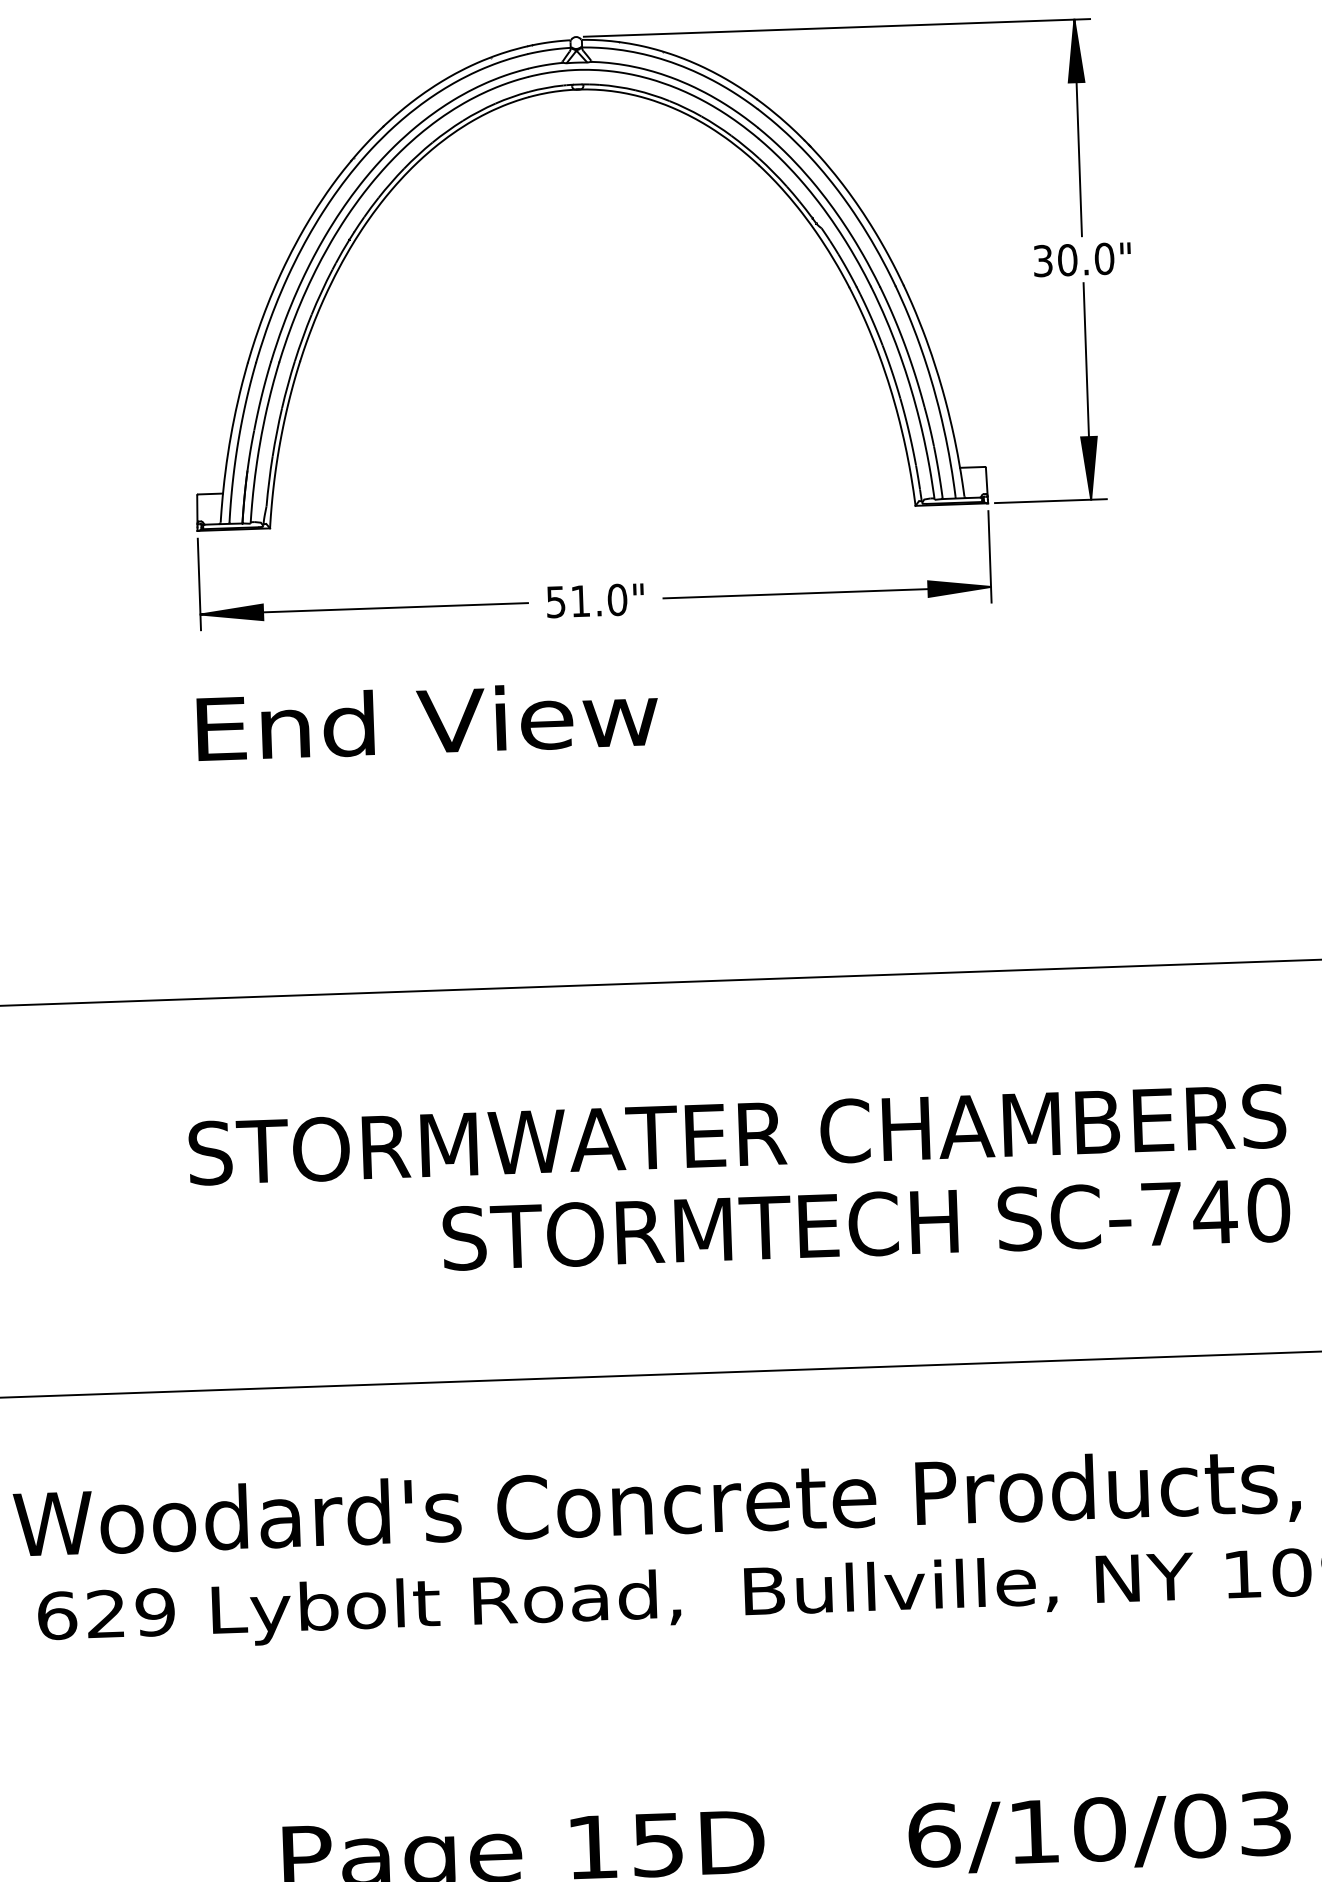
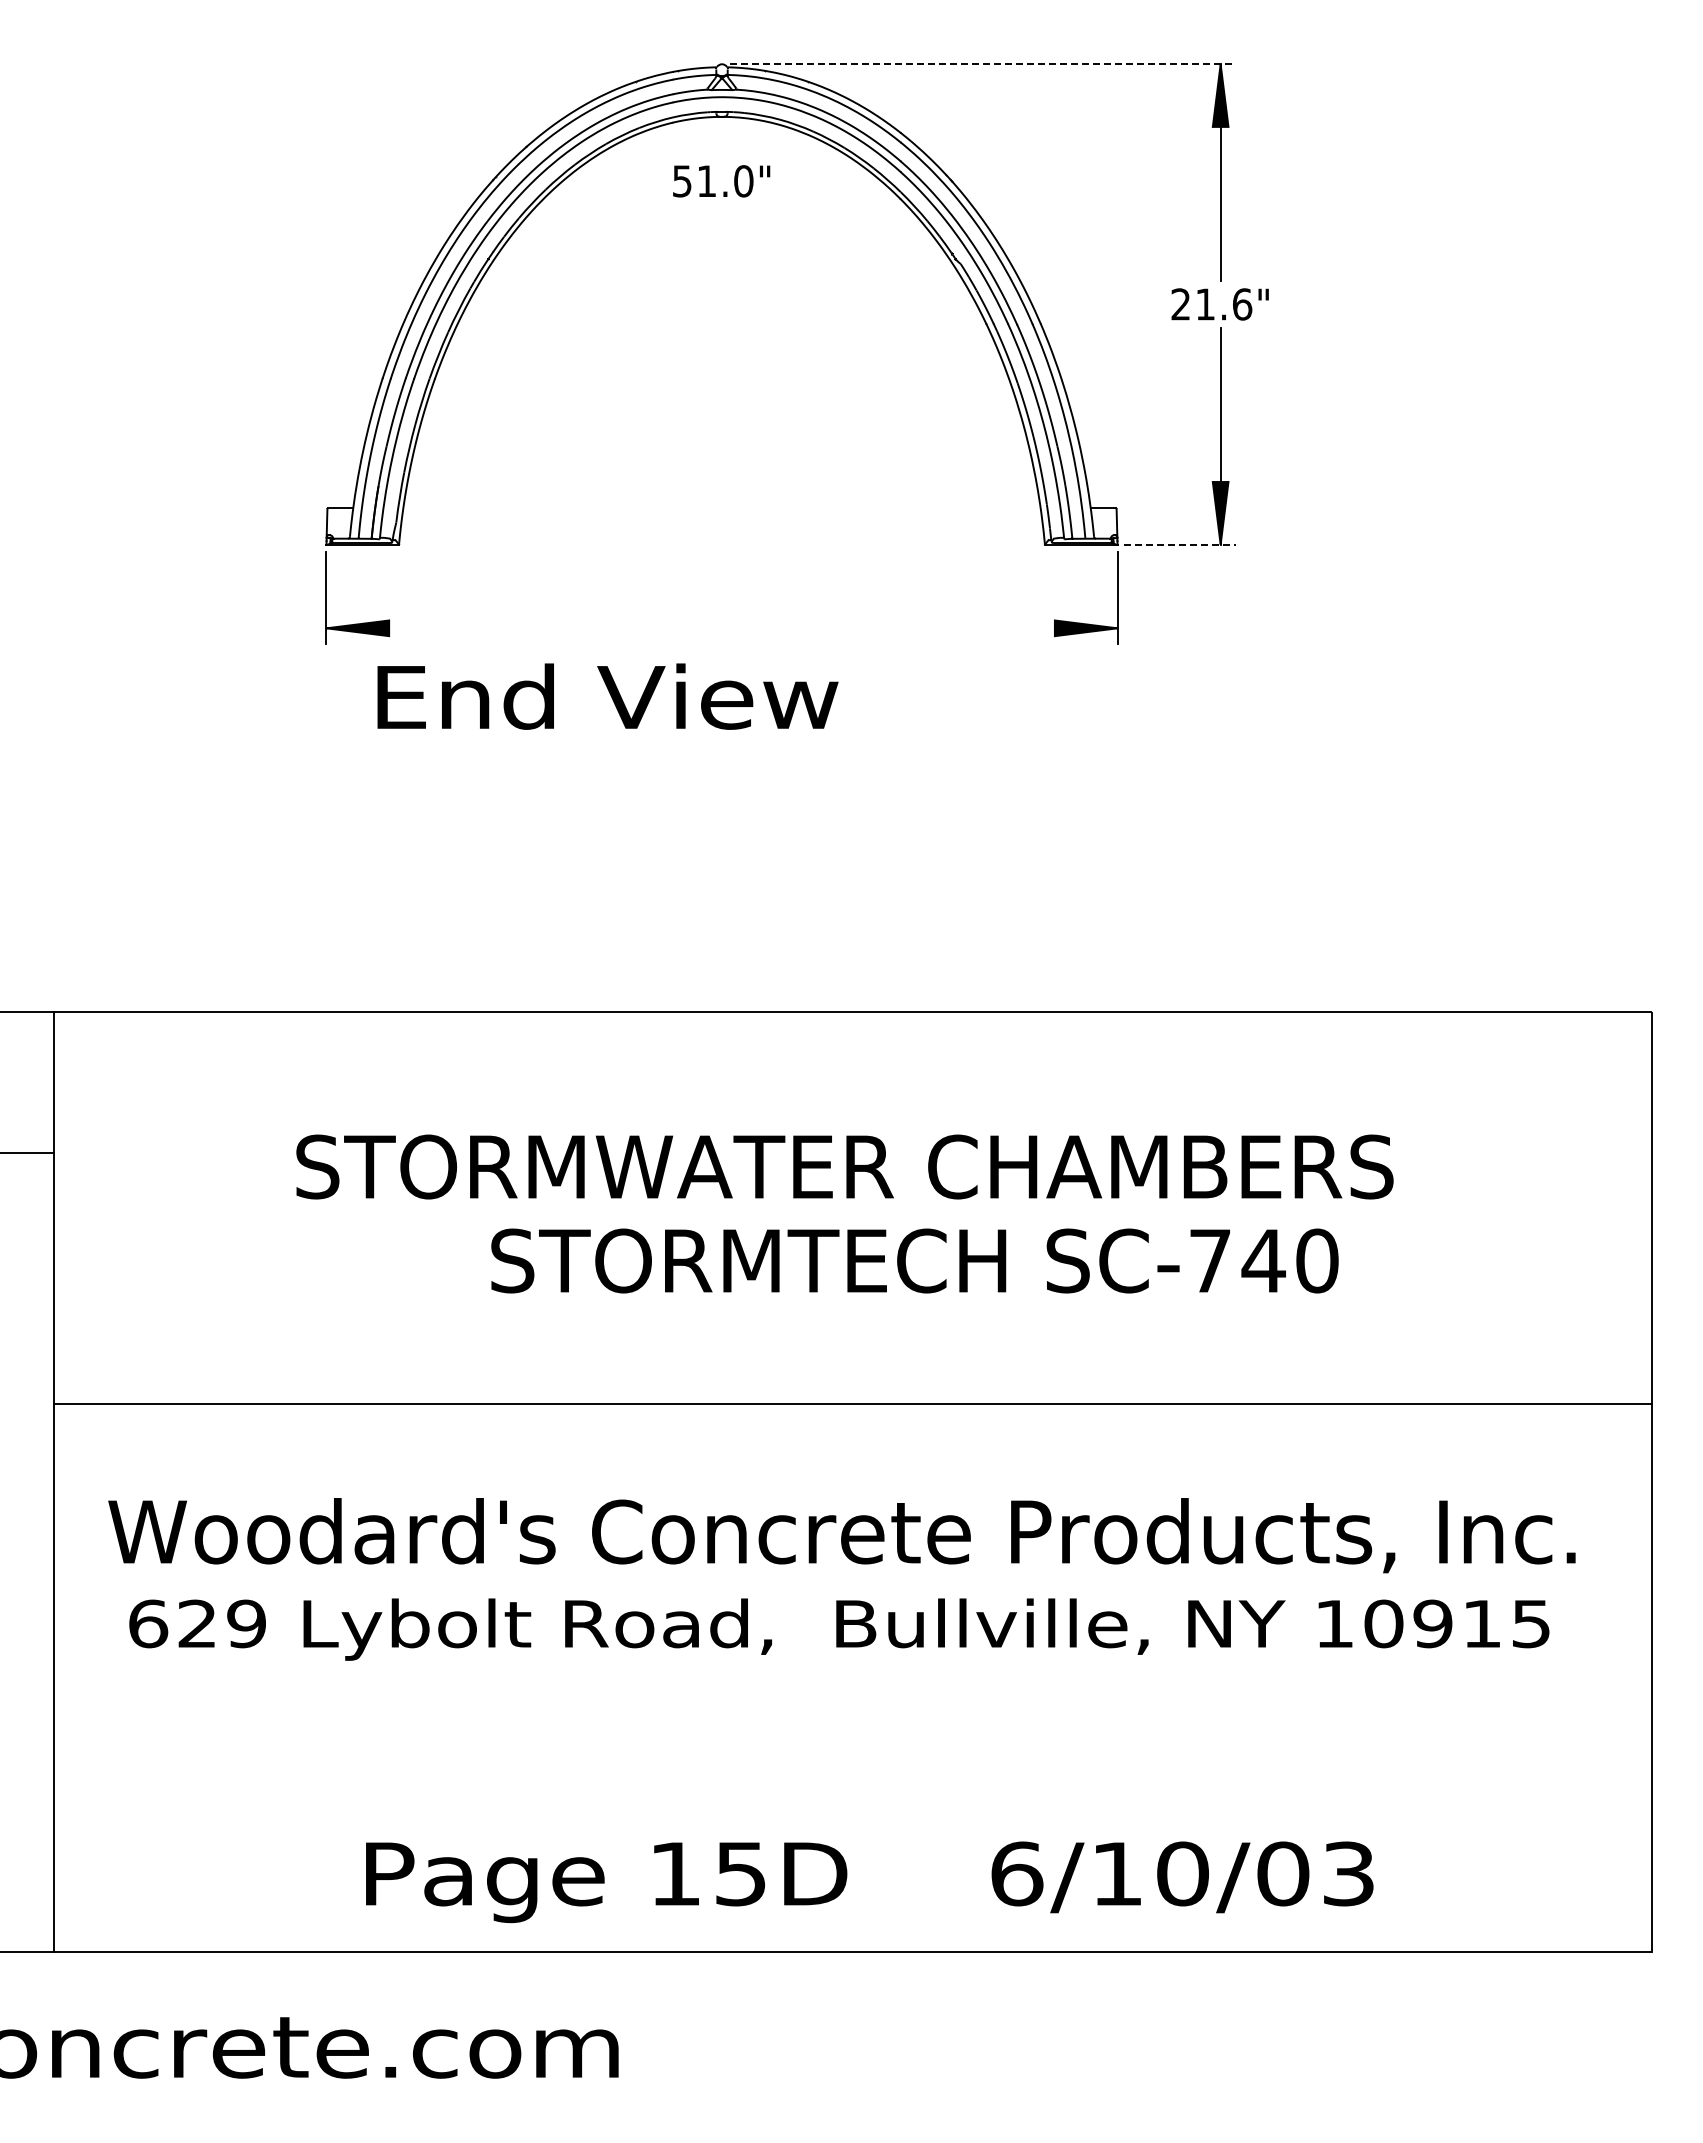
line: (837, 28) -> (983, 64), solid -> dashed
text: (1073, 260) -> (1211, 304), 30.0" -> 21.6"
line: (1051, 500) -> (1180, 544), solid -> dashed
line: (827, 592) -> (953, 628), removed
text: (595, 600) -> (721, 181), moved
line: (364, 608) -> (490, 628), removed
text: (427, 720) -> (607, 696), moved
text: (866, 1223) -> (914, 1260), moved

